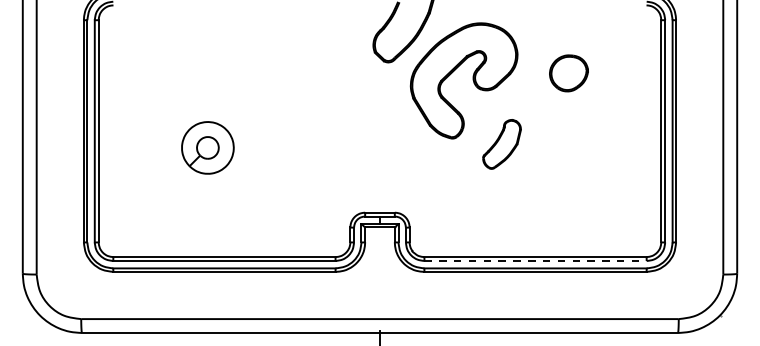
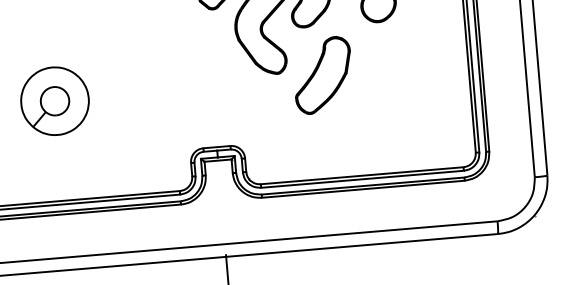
part: (501, 144) -> (322, 75), size x1.67
part: (207, 147) -> (54, 100), size x1.43
line: (536, 261) -> (363, 179), dashed -> solid

